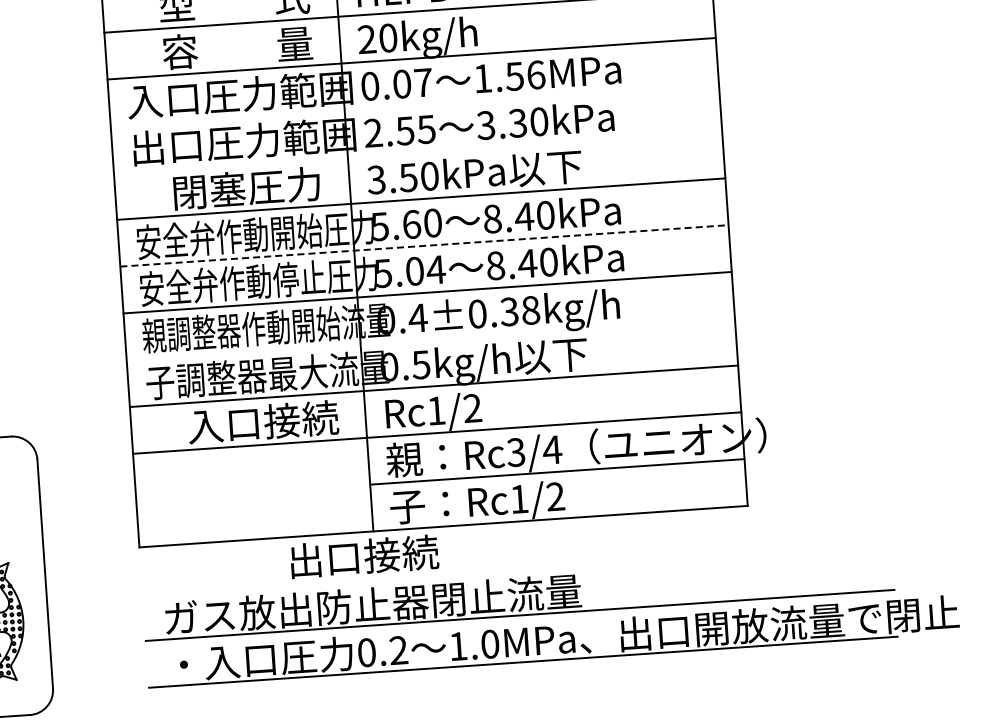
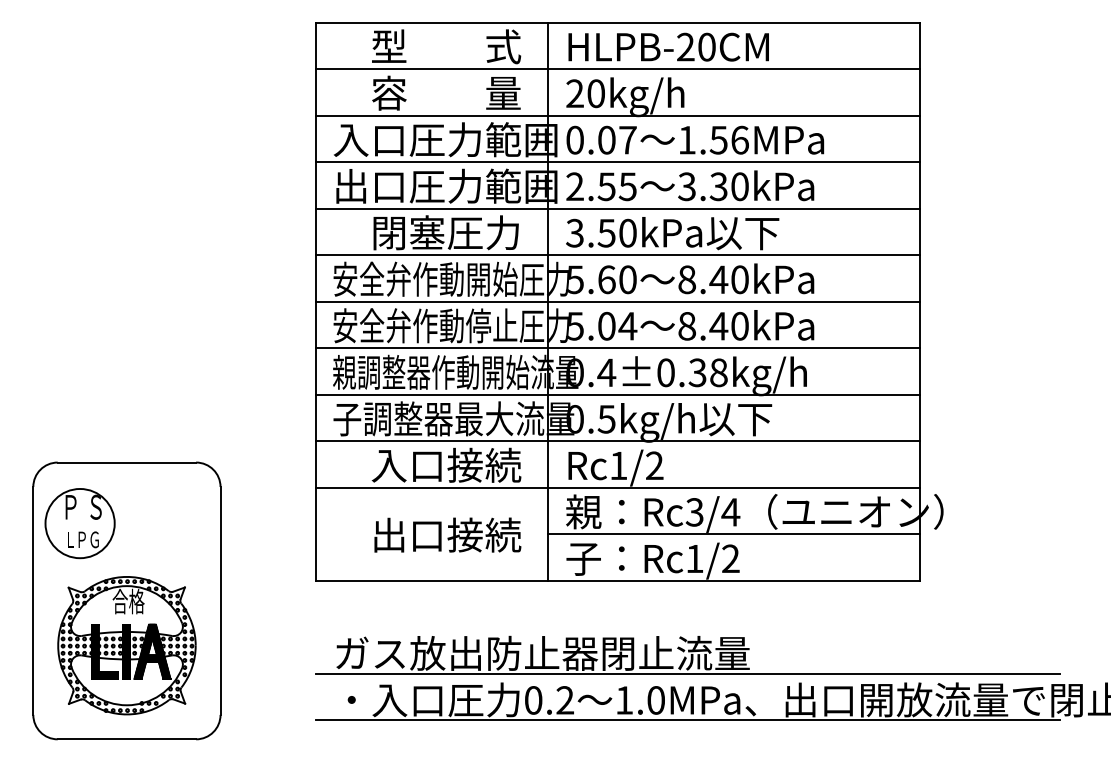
line: (414, 105) -> (617, 162), added
line: (417, 152) -> (617, 208), added
line: (424, 245) -> (618, 301), dashed -> solid
line: (430, 339) -> (617, 394), added
text: (364, 555) -> (447, 534), moved

